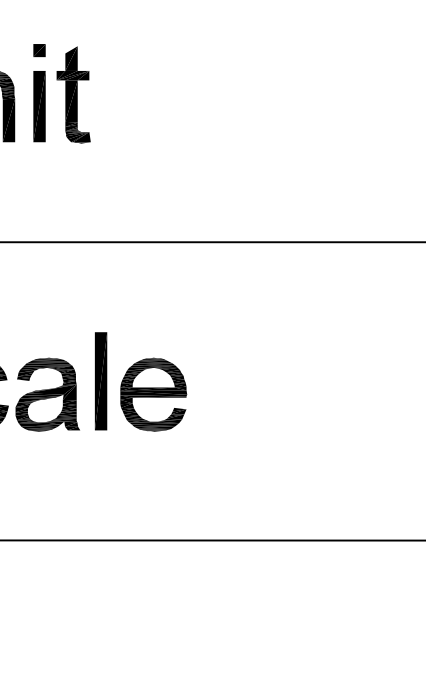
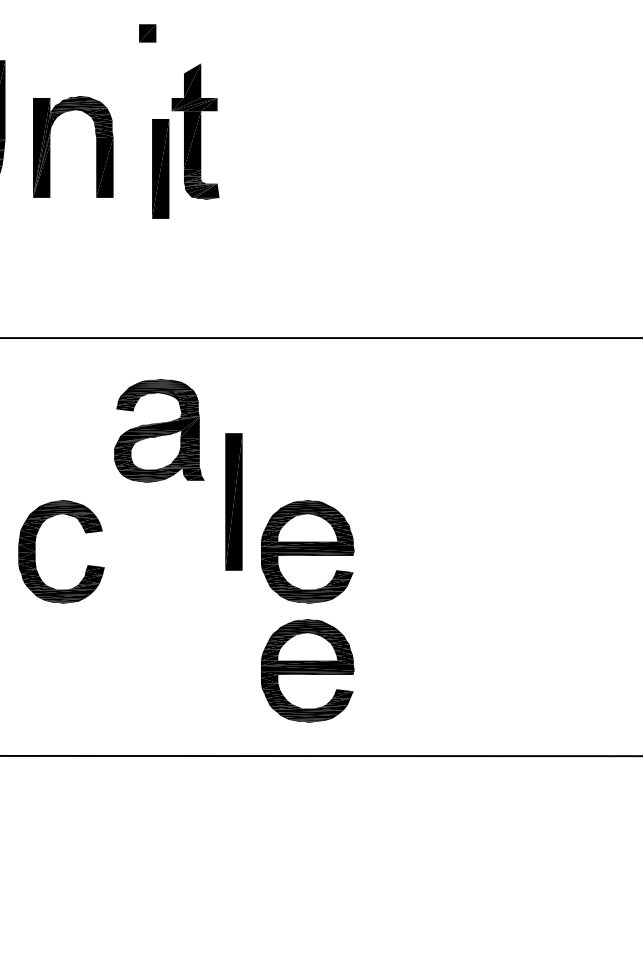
part: (39, 50) -> (147, 33), moved
part: (39, 106) -> (160, 168), moved
part: (100, 380) -> (233, 501), moved
part: (47, 394) -> (159, 430), moved
part: (153, 479) -> (307, 670), added

